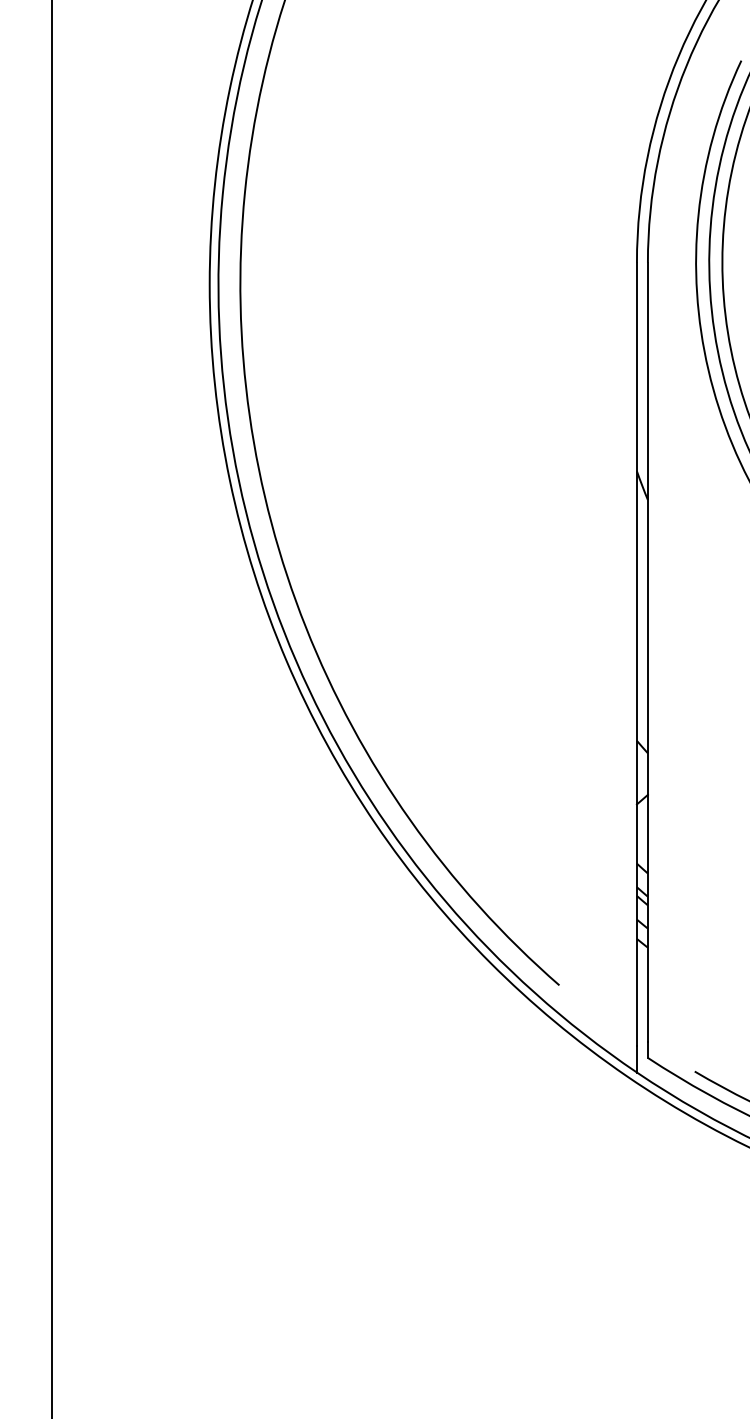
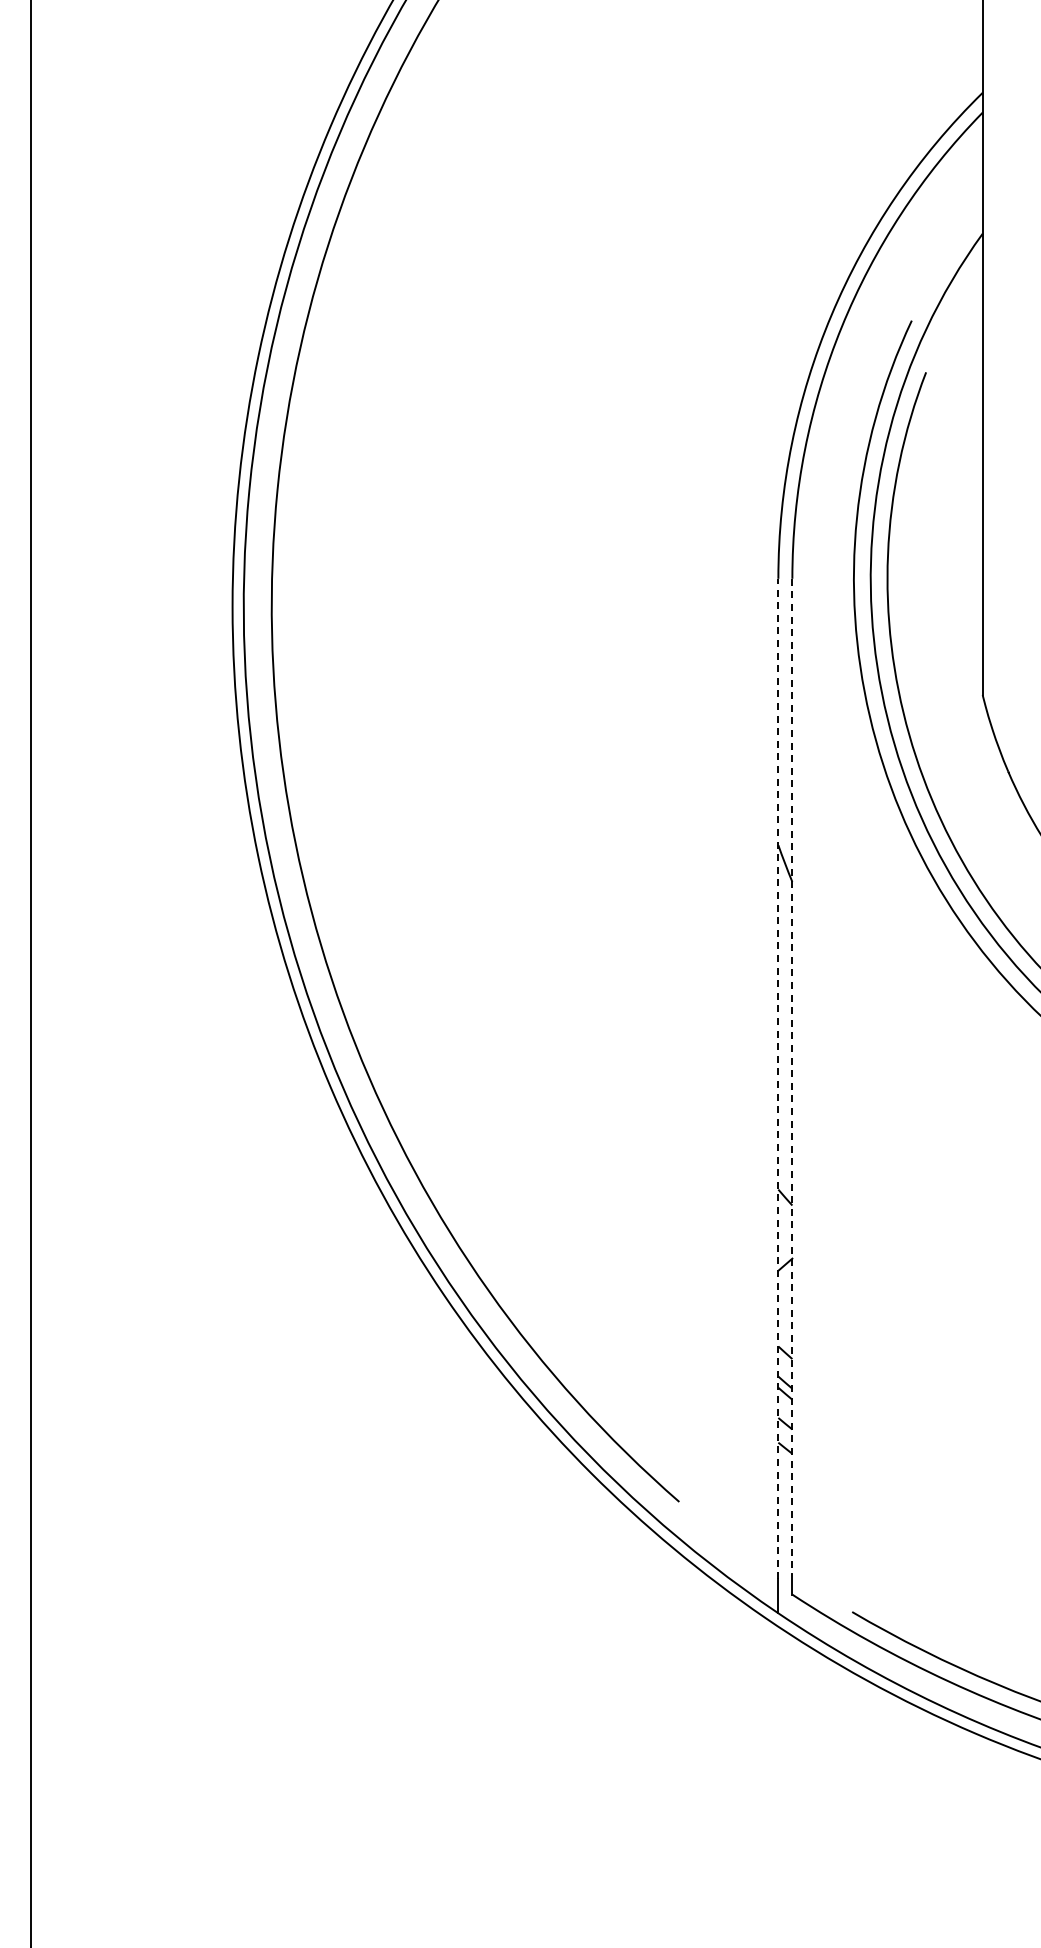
line: (648, 652) -> (792, 1076), solid -> dashed
line: (637, 653) -> (778, 1078), solid -> dashed

